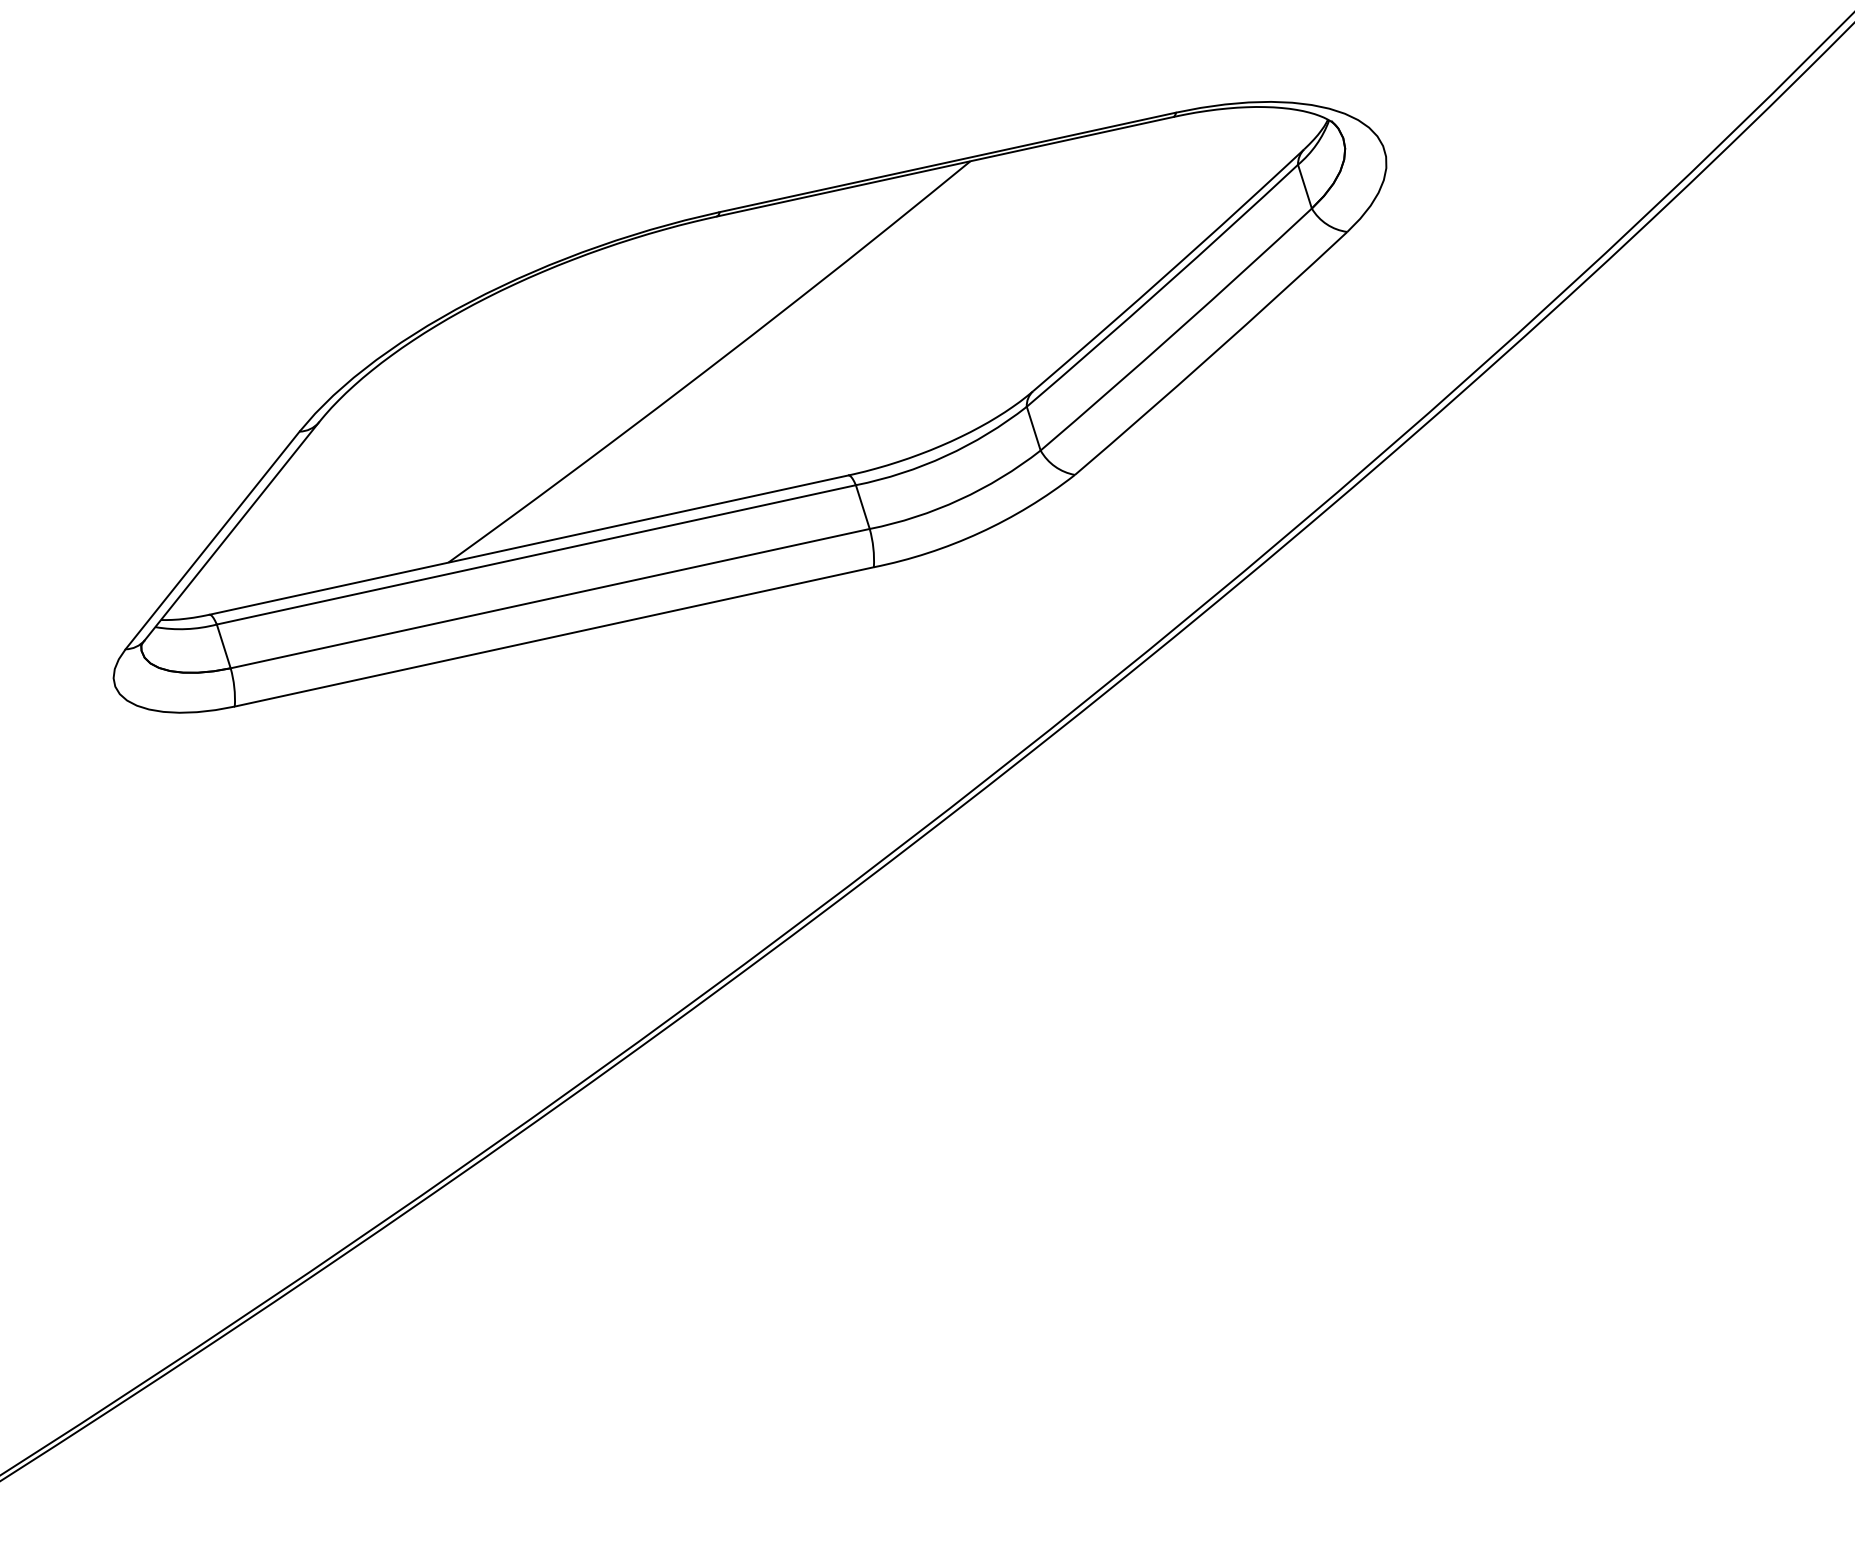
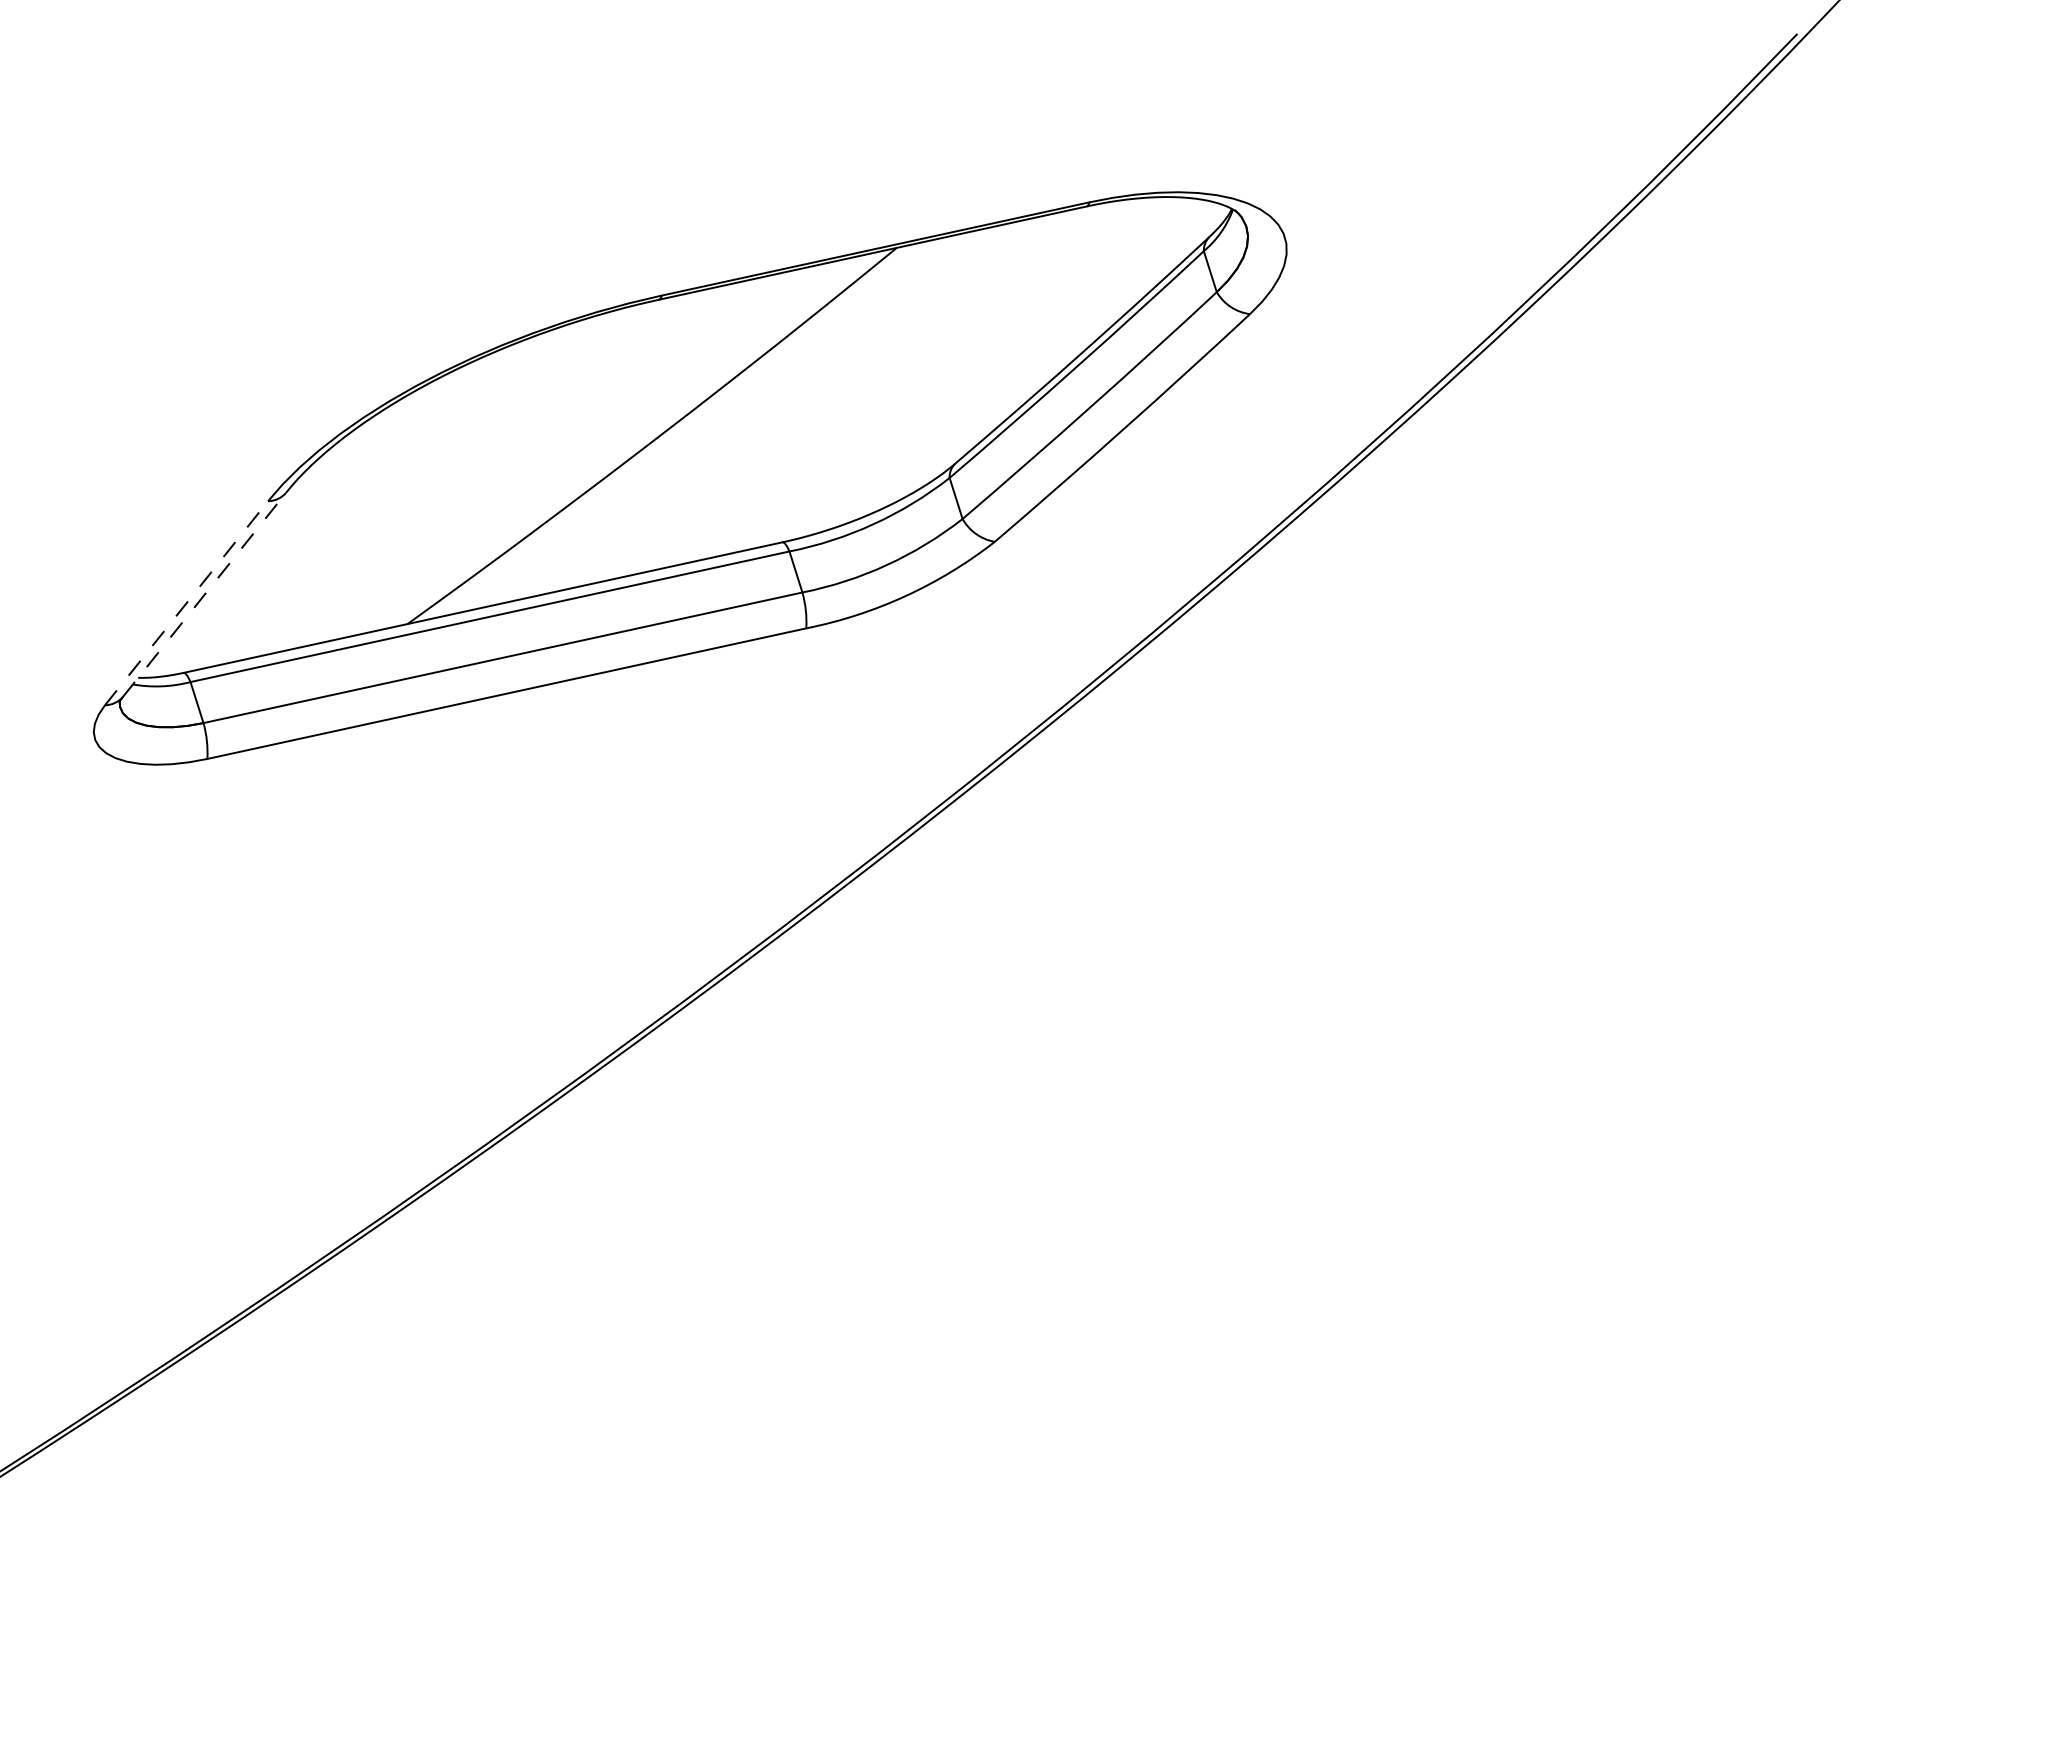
line: (231, 531) -> (204, 594), solid -> dashed
line: (212, 540) -> (186, 603), solid -> dashed

